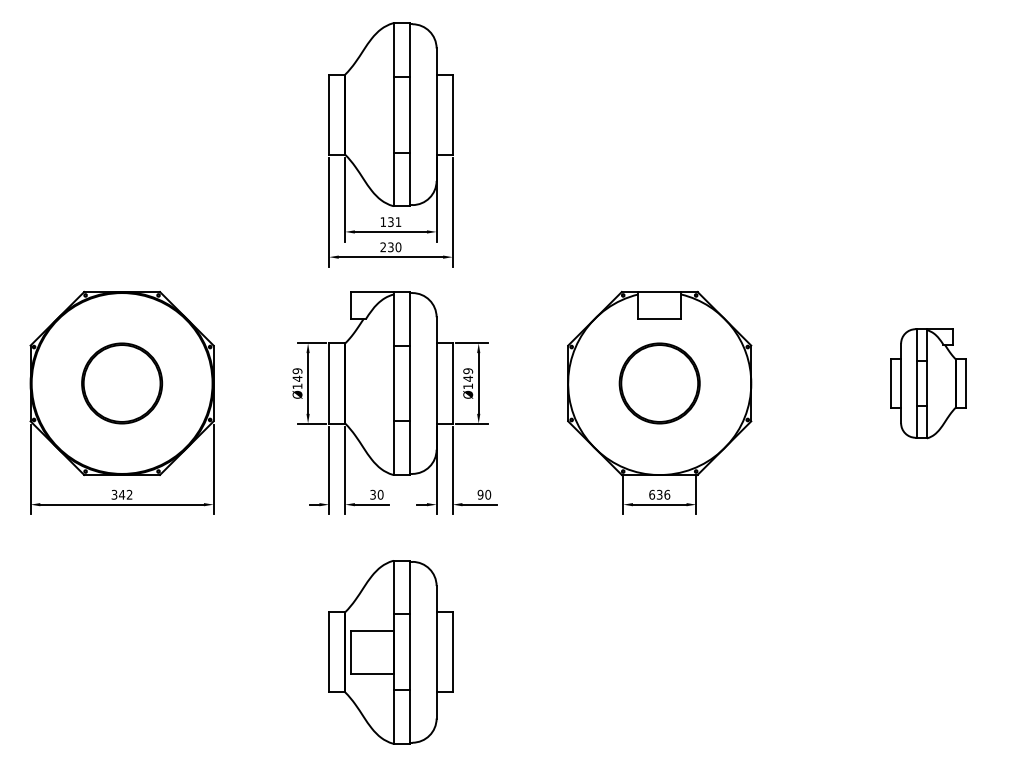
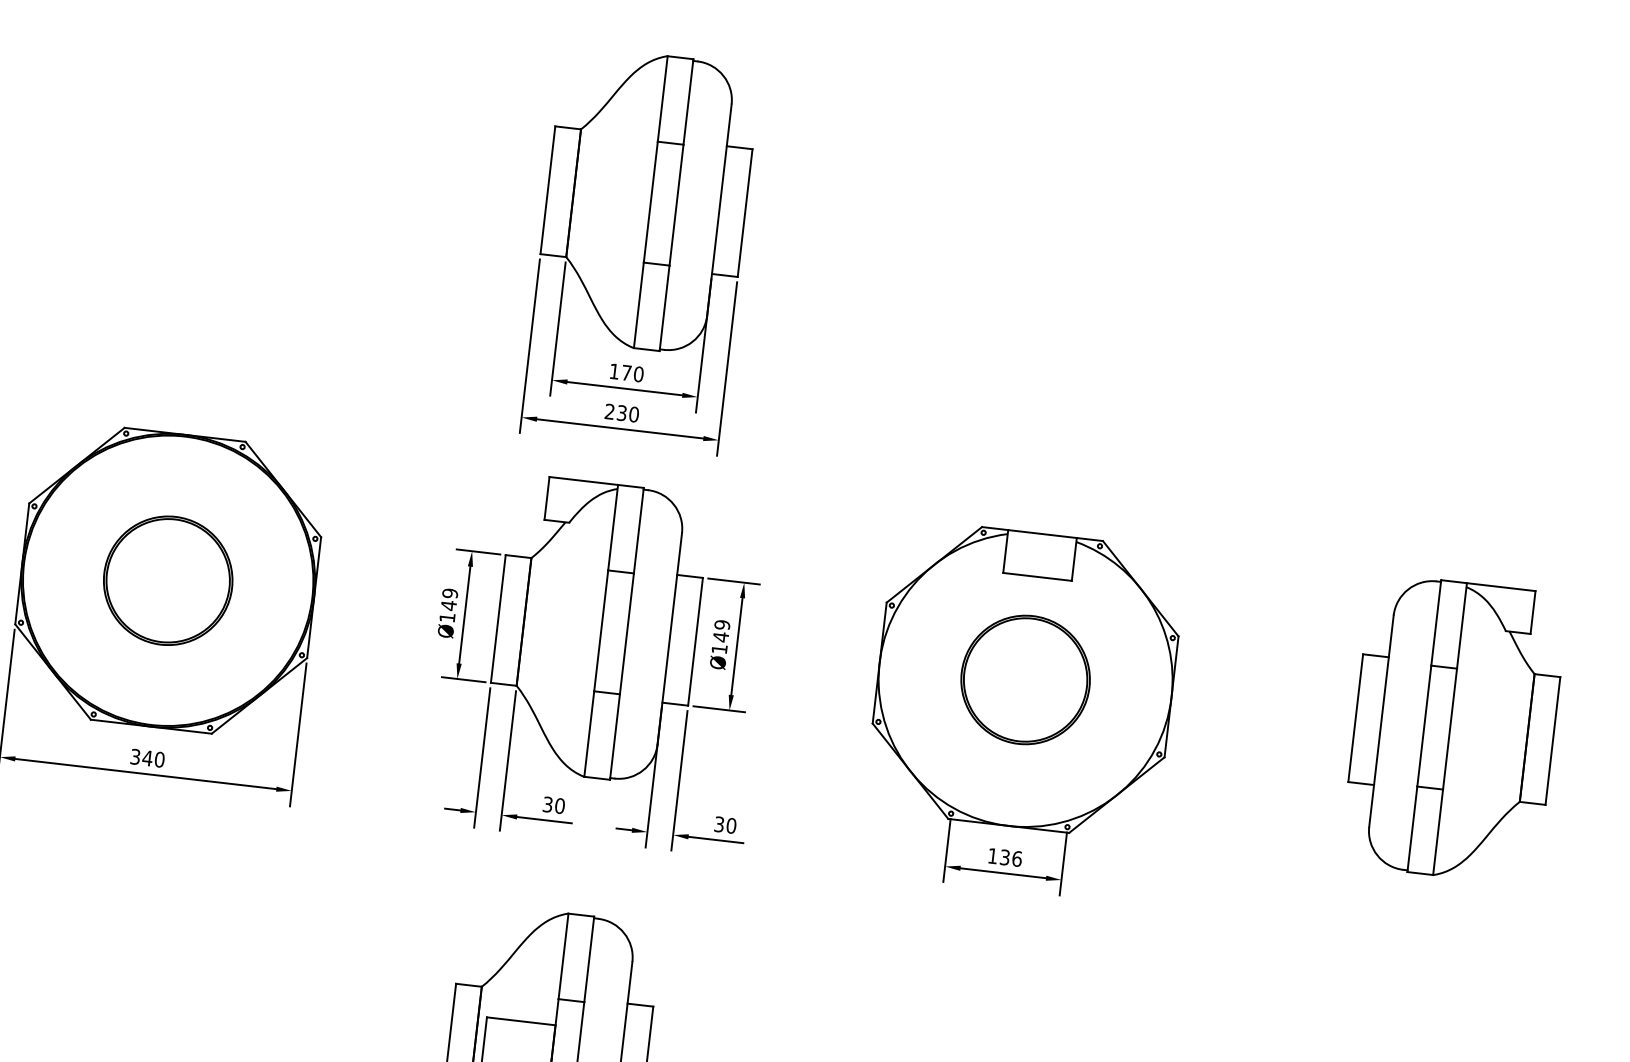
text: (394, 222) -> (632, 374), 131 -> 170
part: (928, 383) -> (1454, 729), size x1.67
text: (129, 494) -> (159, 759), 342 -> 340
text: (480, 494) -> (719, 823), 90 -> 30
text: (652, 494) -> (993, 855), 636 -> 136

